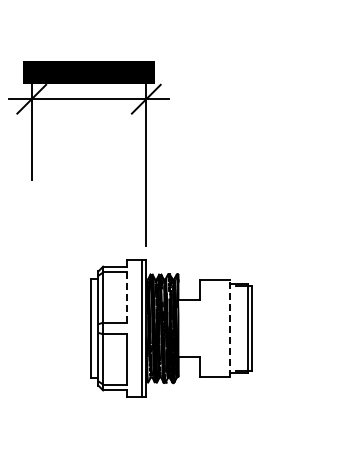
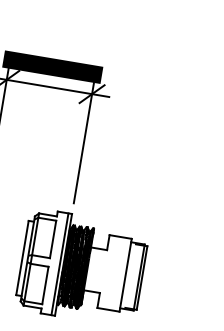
line: (127, 298) -> (53, 240), dashed -> solid
line: (229, 328) -> (125, 275), dashed -> solid

